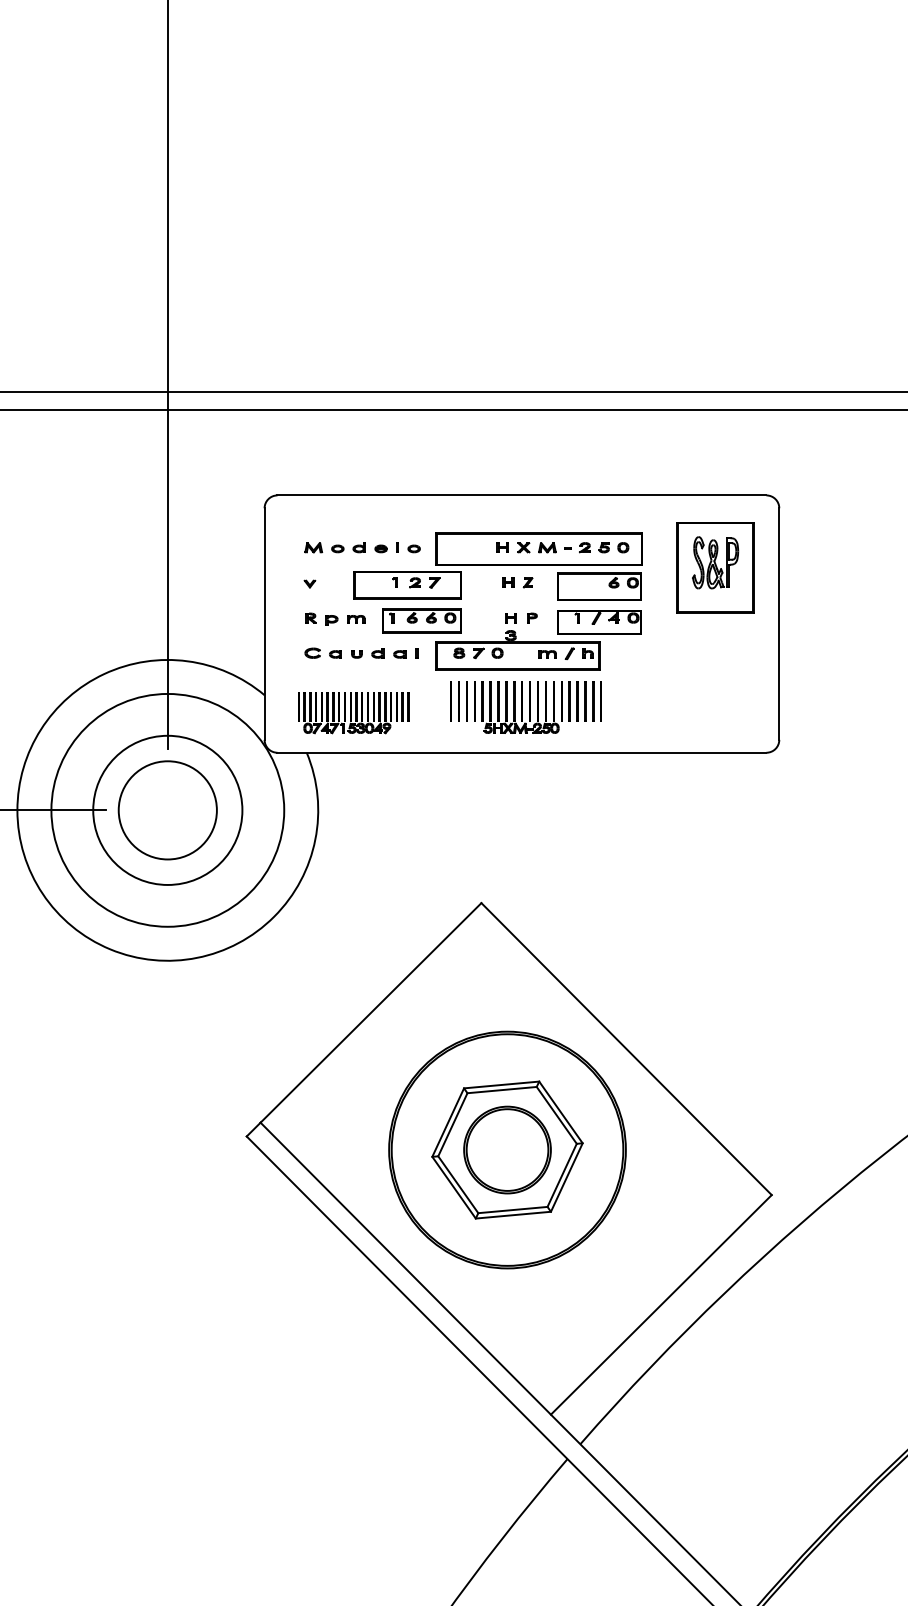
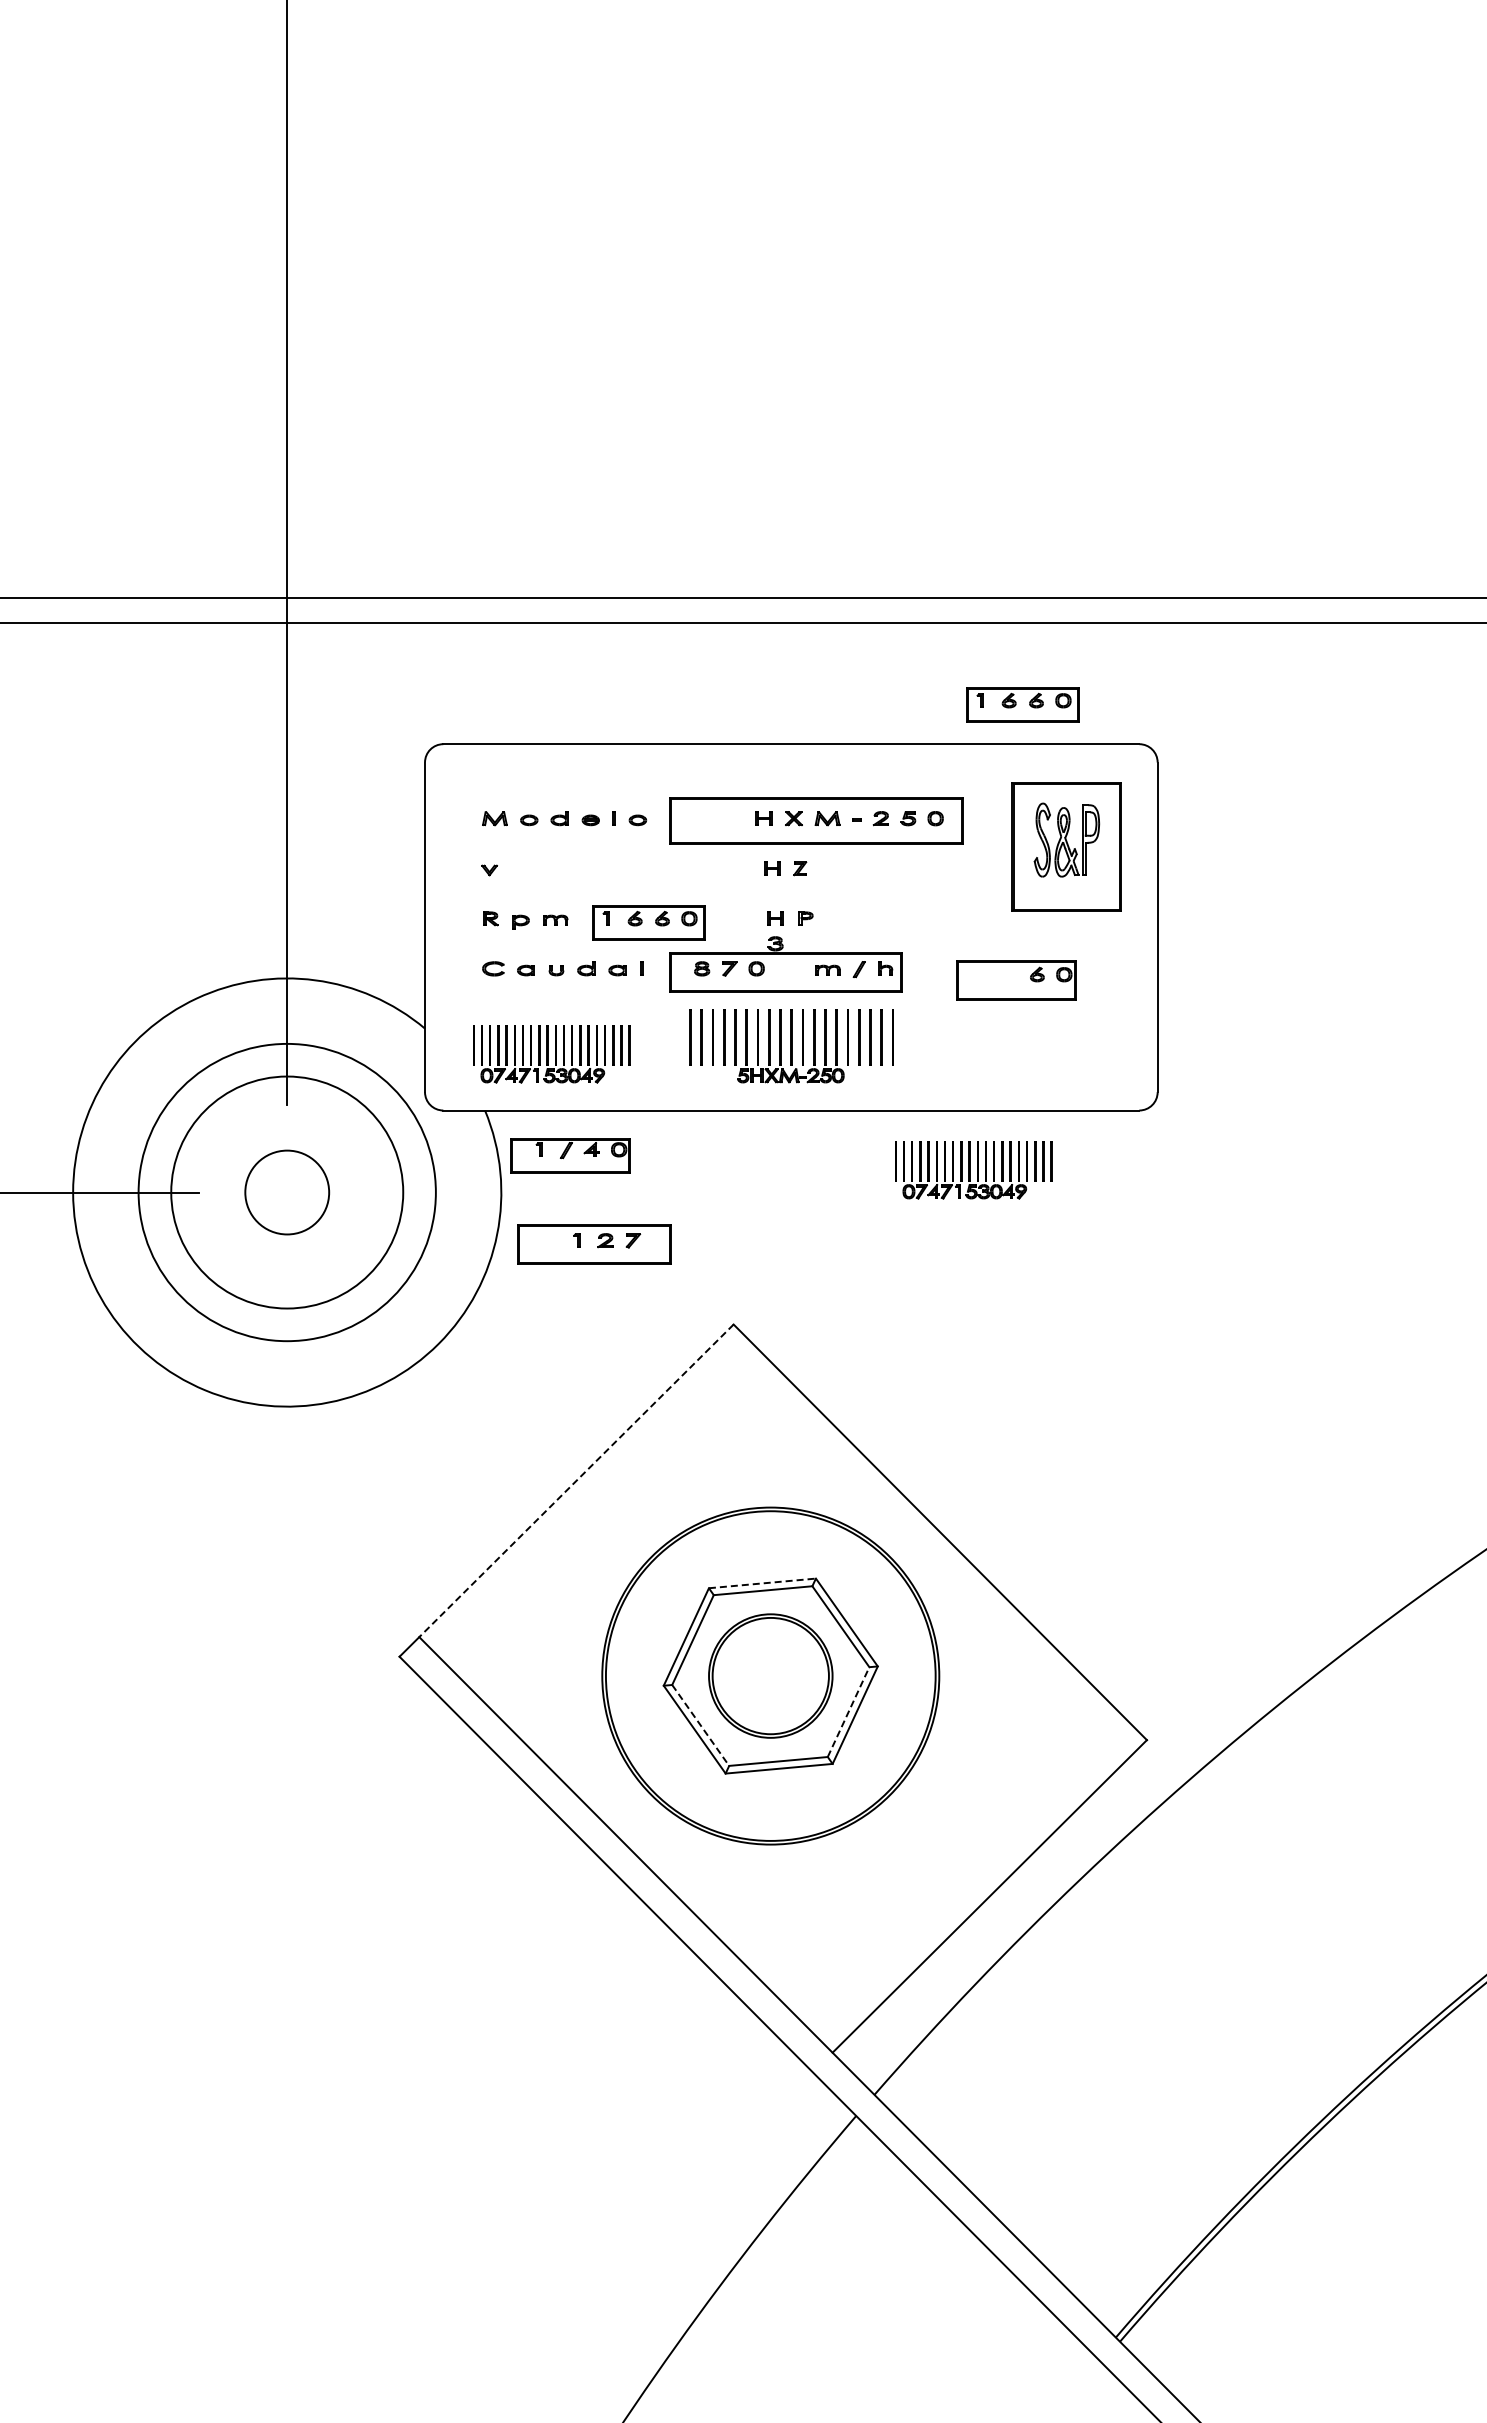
part: (684, 467) -> (1022, 704), added
part: (407, 585) -> (594, 1244), moved
part: (599, 586) -> (1016, 980), moved
part: (599, 622) -> (570, 1155), moved
line: (601, 701) -> (904, 1037), removed
part: (649, 794) -> (973, 1170), added
circle: (167, 810) -> (286, 1192), size x0.7
circle: (168, 810) -> (287, 1192), size x0.6
circle: (168, 810) -> (287, 1192), size x1.4
line: (371, 1012) -> (576, 1480), solid -> dashed
line: (501, 1085) -> (762, 1583), solid -> dashed
line: (562, 1174) -> (848, 1711), solid -> dashed
line: (458, 1184) -> (701, 1725), solid -> dashed

